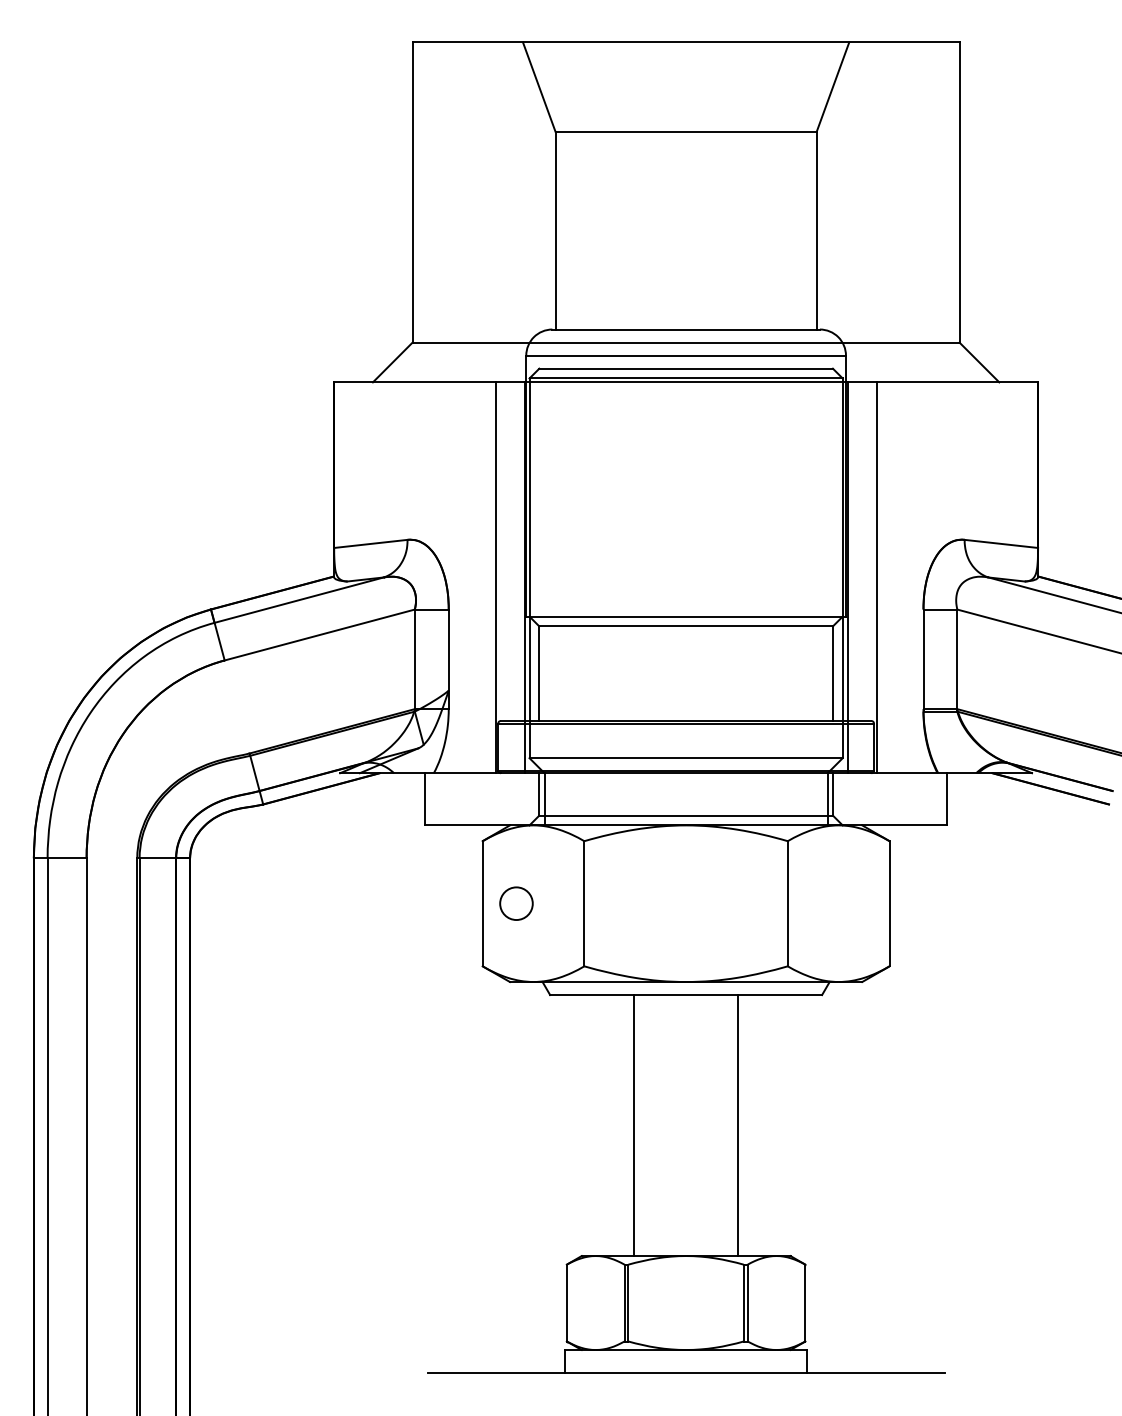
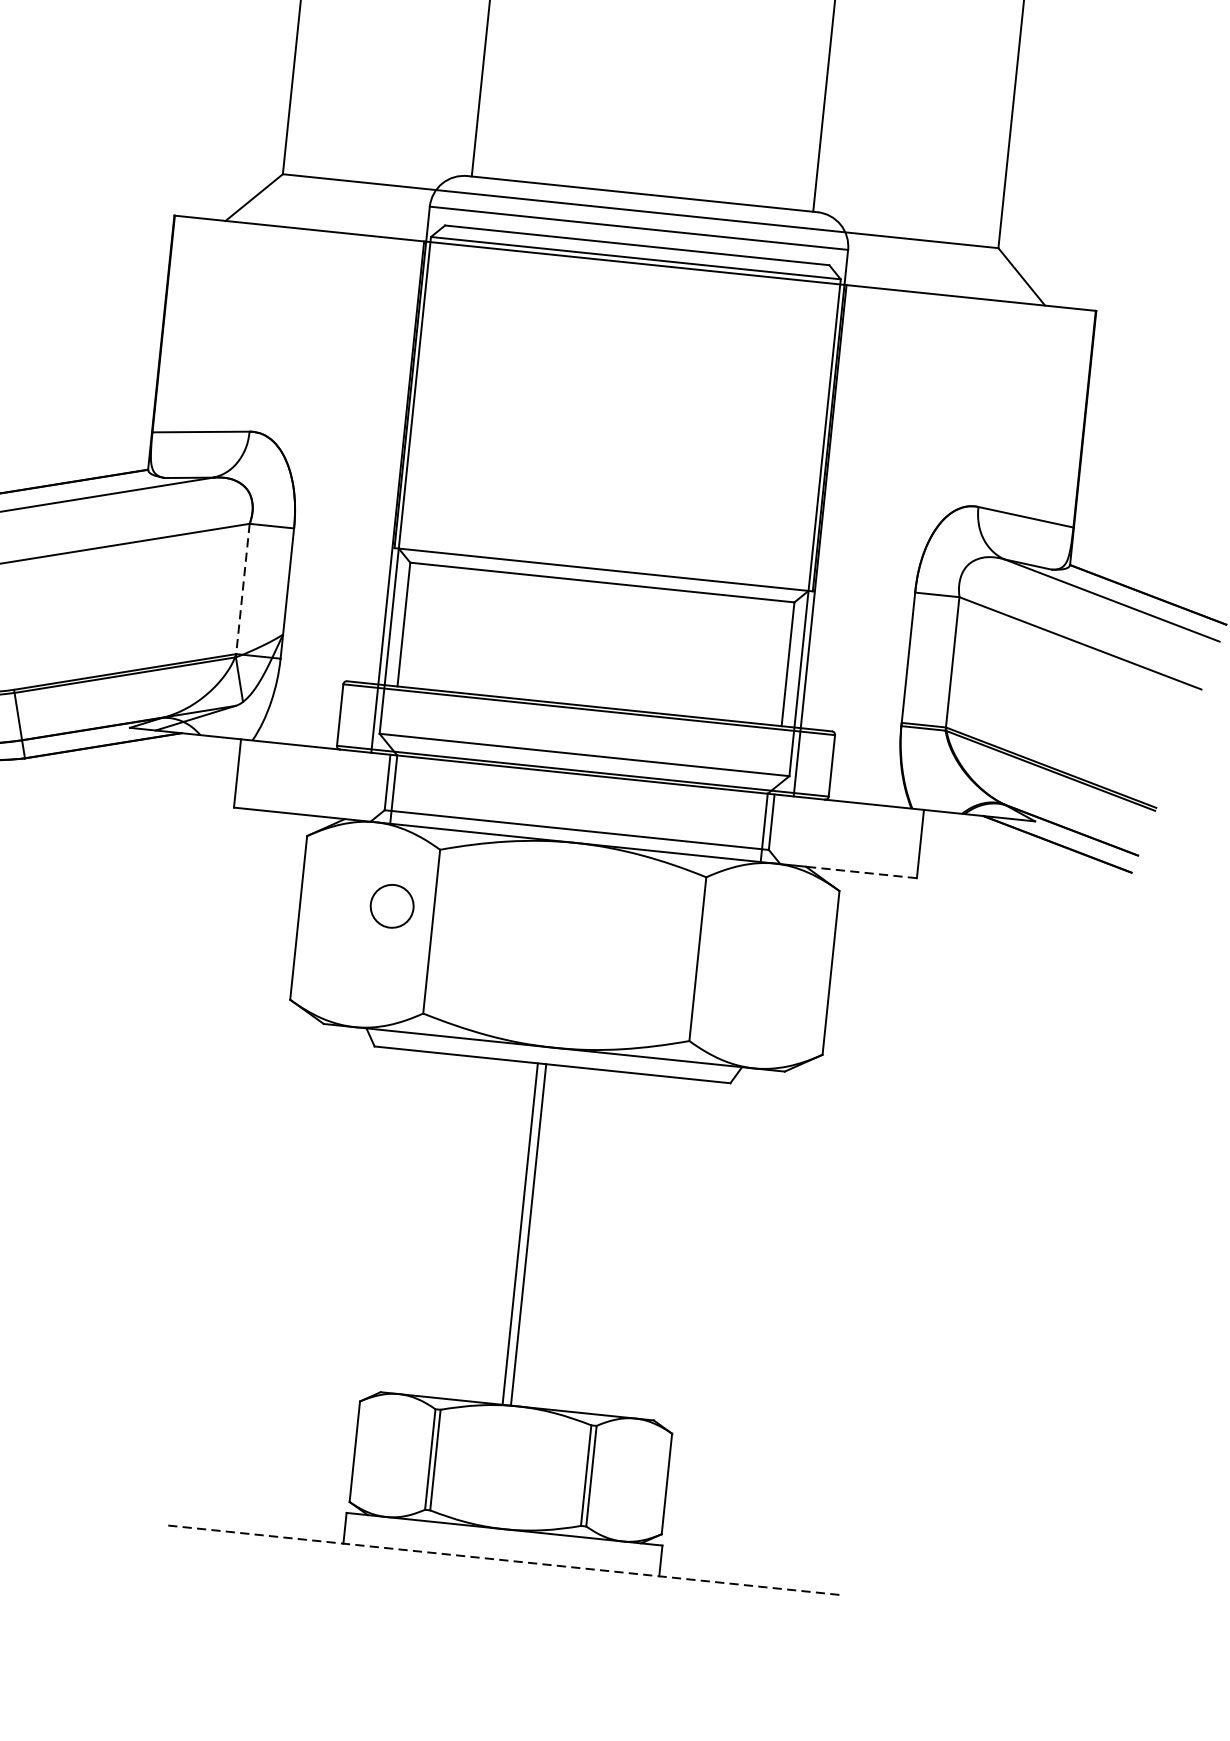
line: (495, 577) -> (359, 492), removed
line: (876, 577) -> (858, 544), removed
line: (414, 661) -> (242, 591), solid -> dashed
line: (904, 825) -> (861, 872), solid -> dashed
circle: (516, 903) -> (392, 906), moved
line: (633, 1125) -> (519, 1233), moved
line: (738, 1125) -> (528, 1234), moved
line: (685, 1373) -> (500, 1559), solid -> dashed

